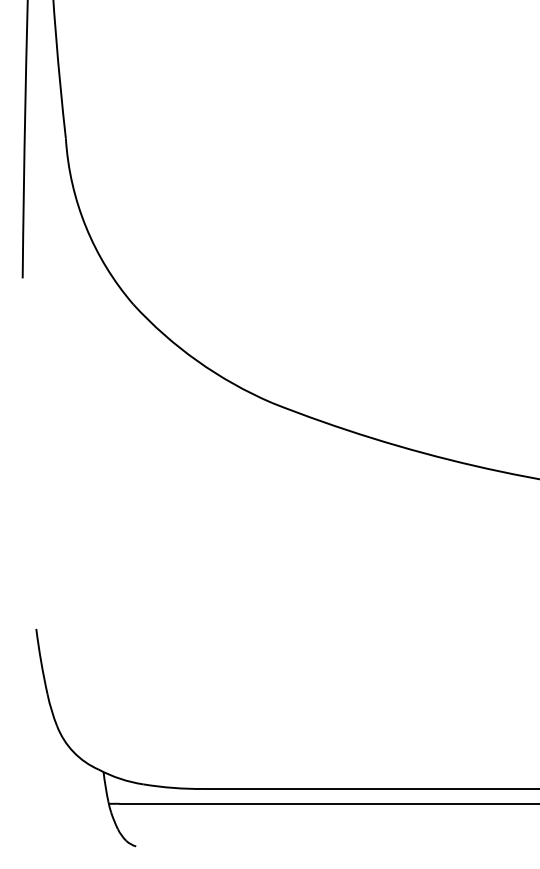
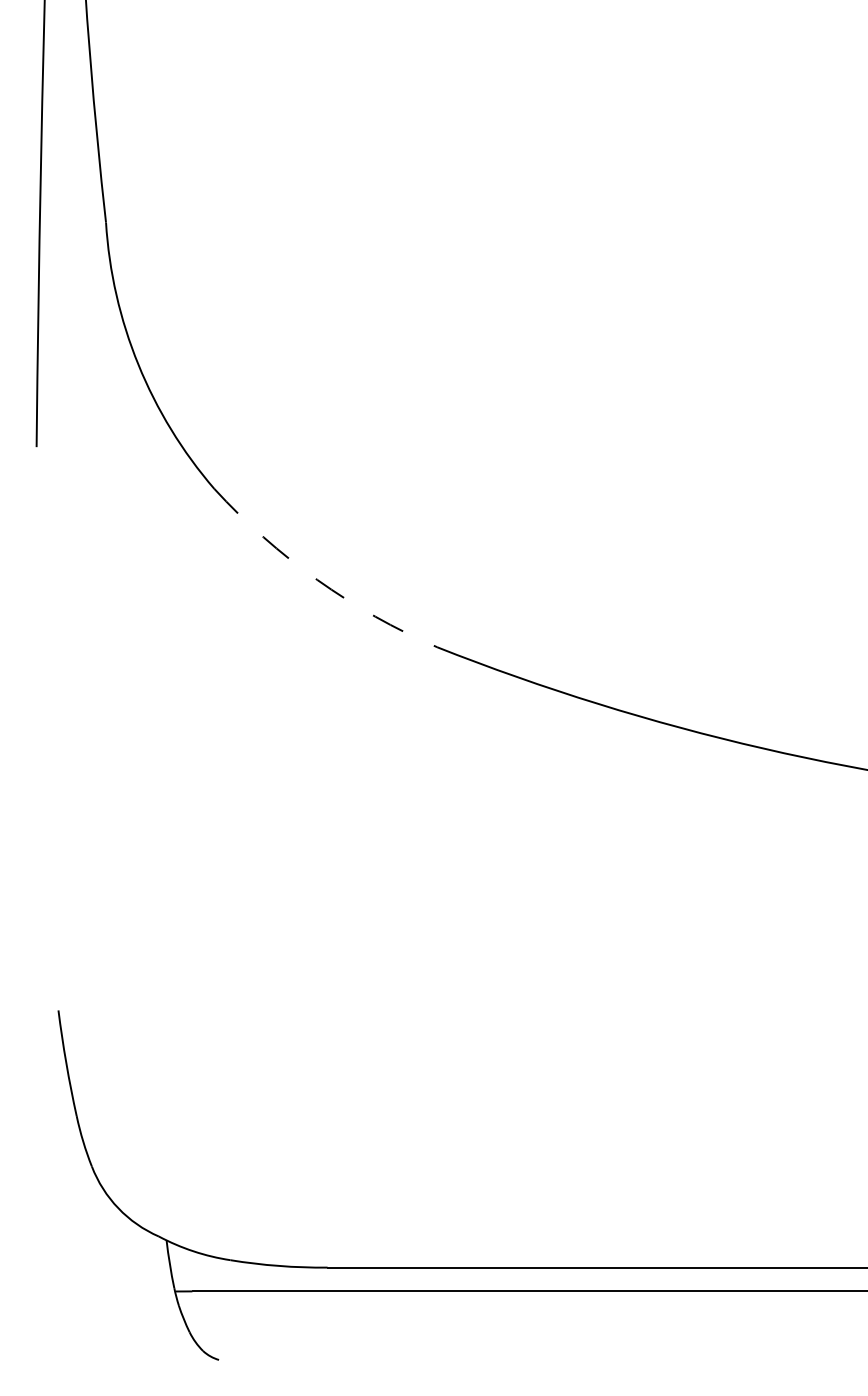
arc: (197, 361) -> (317, 580), solid -> dashed

